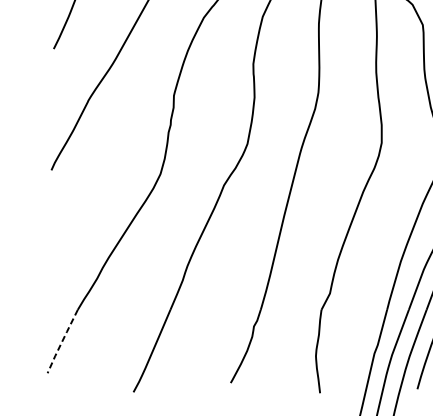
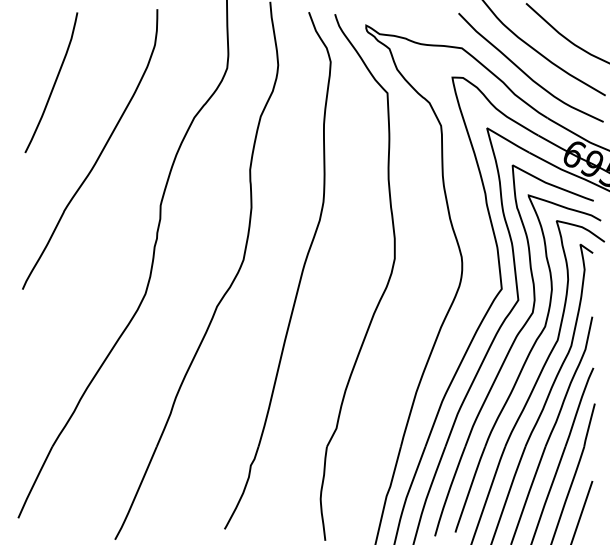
line: (62, 342) -> (34, 483), dashed -> solid

